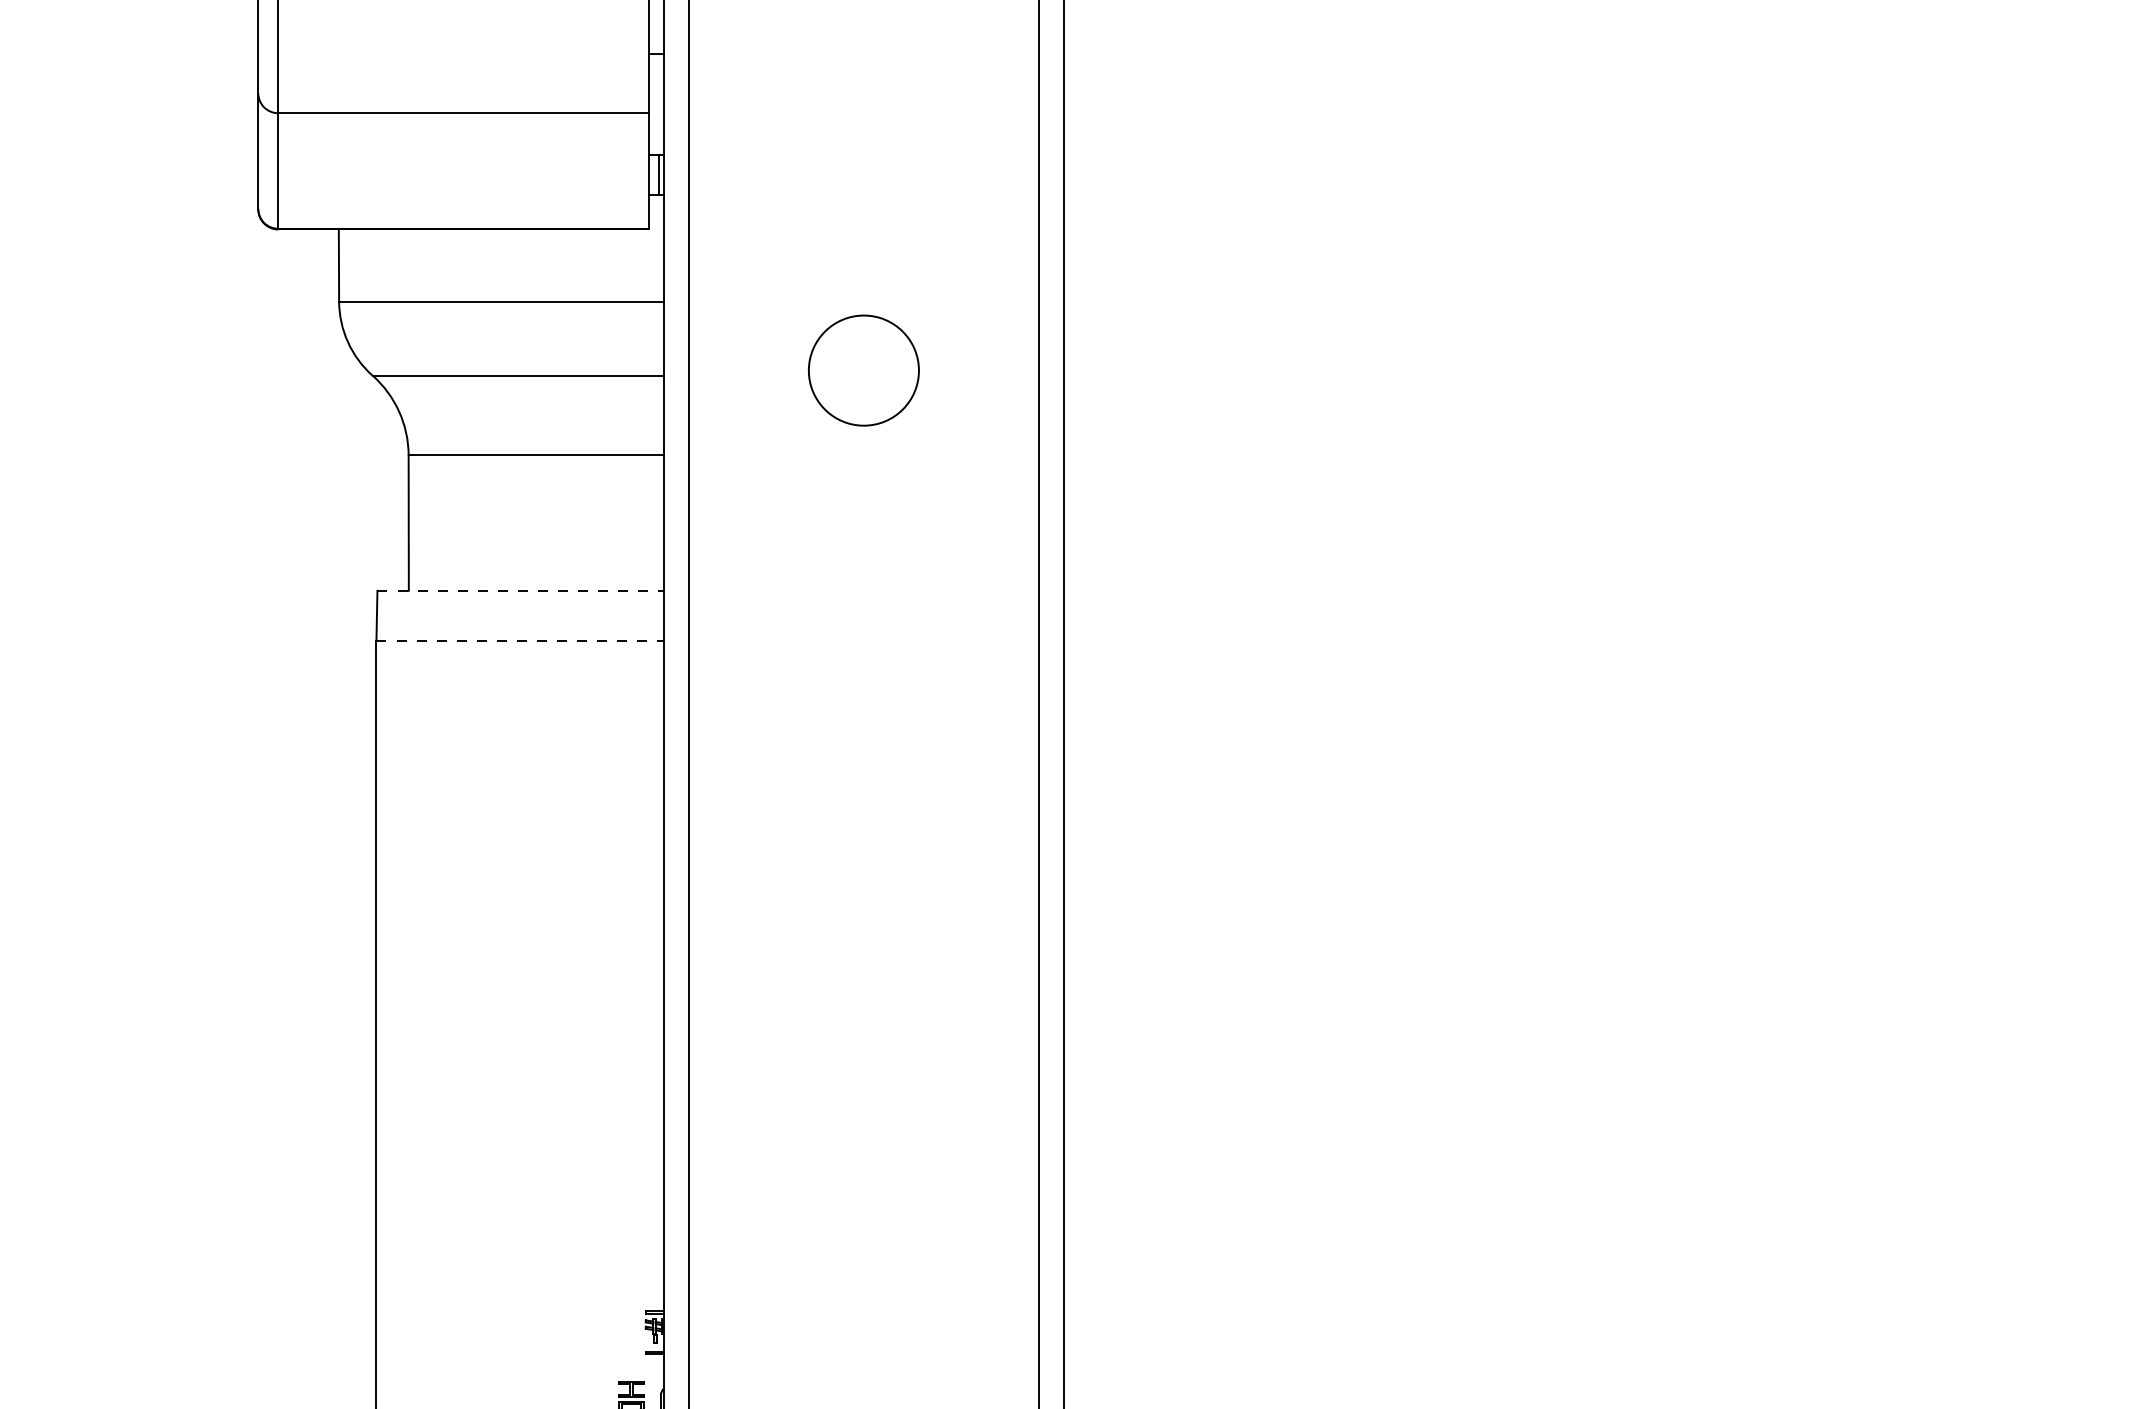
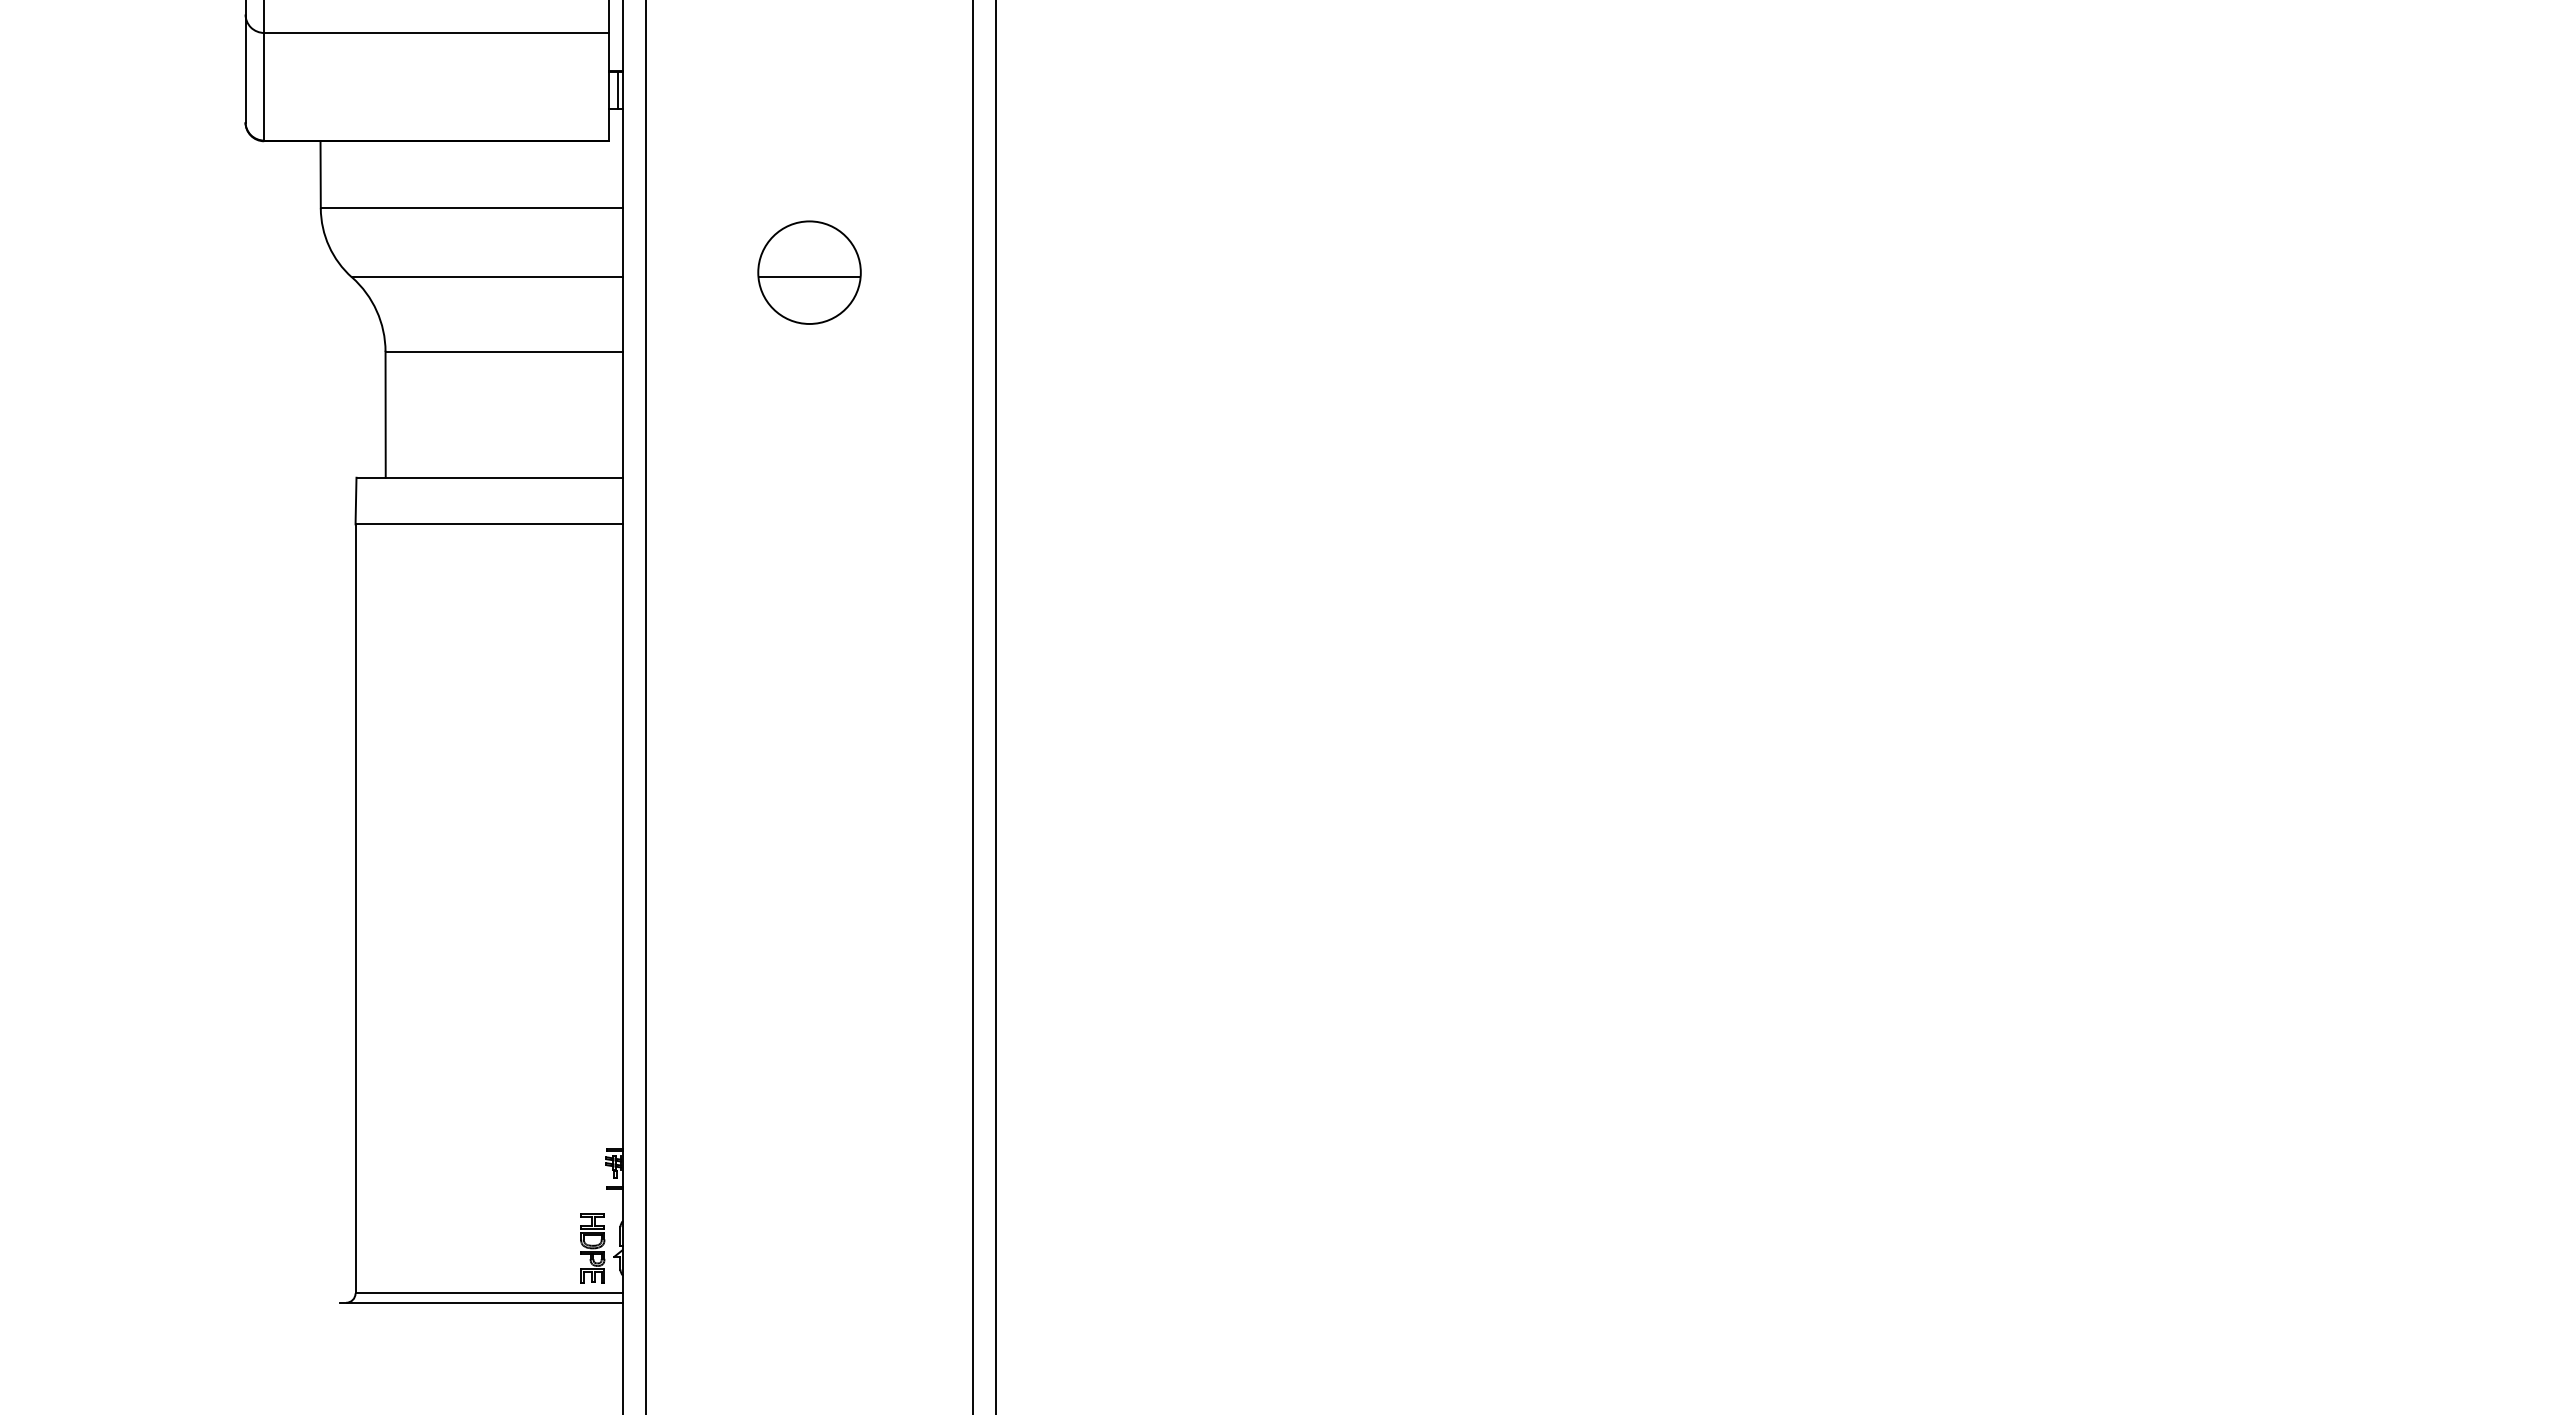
line: (863, 375) -> (809, 277), added
line: (521, 590) -> (490, 477), dashed -> solid
line: (520, 640) -> (489, 524), dashed -> solid

